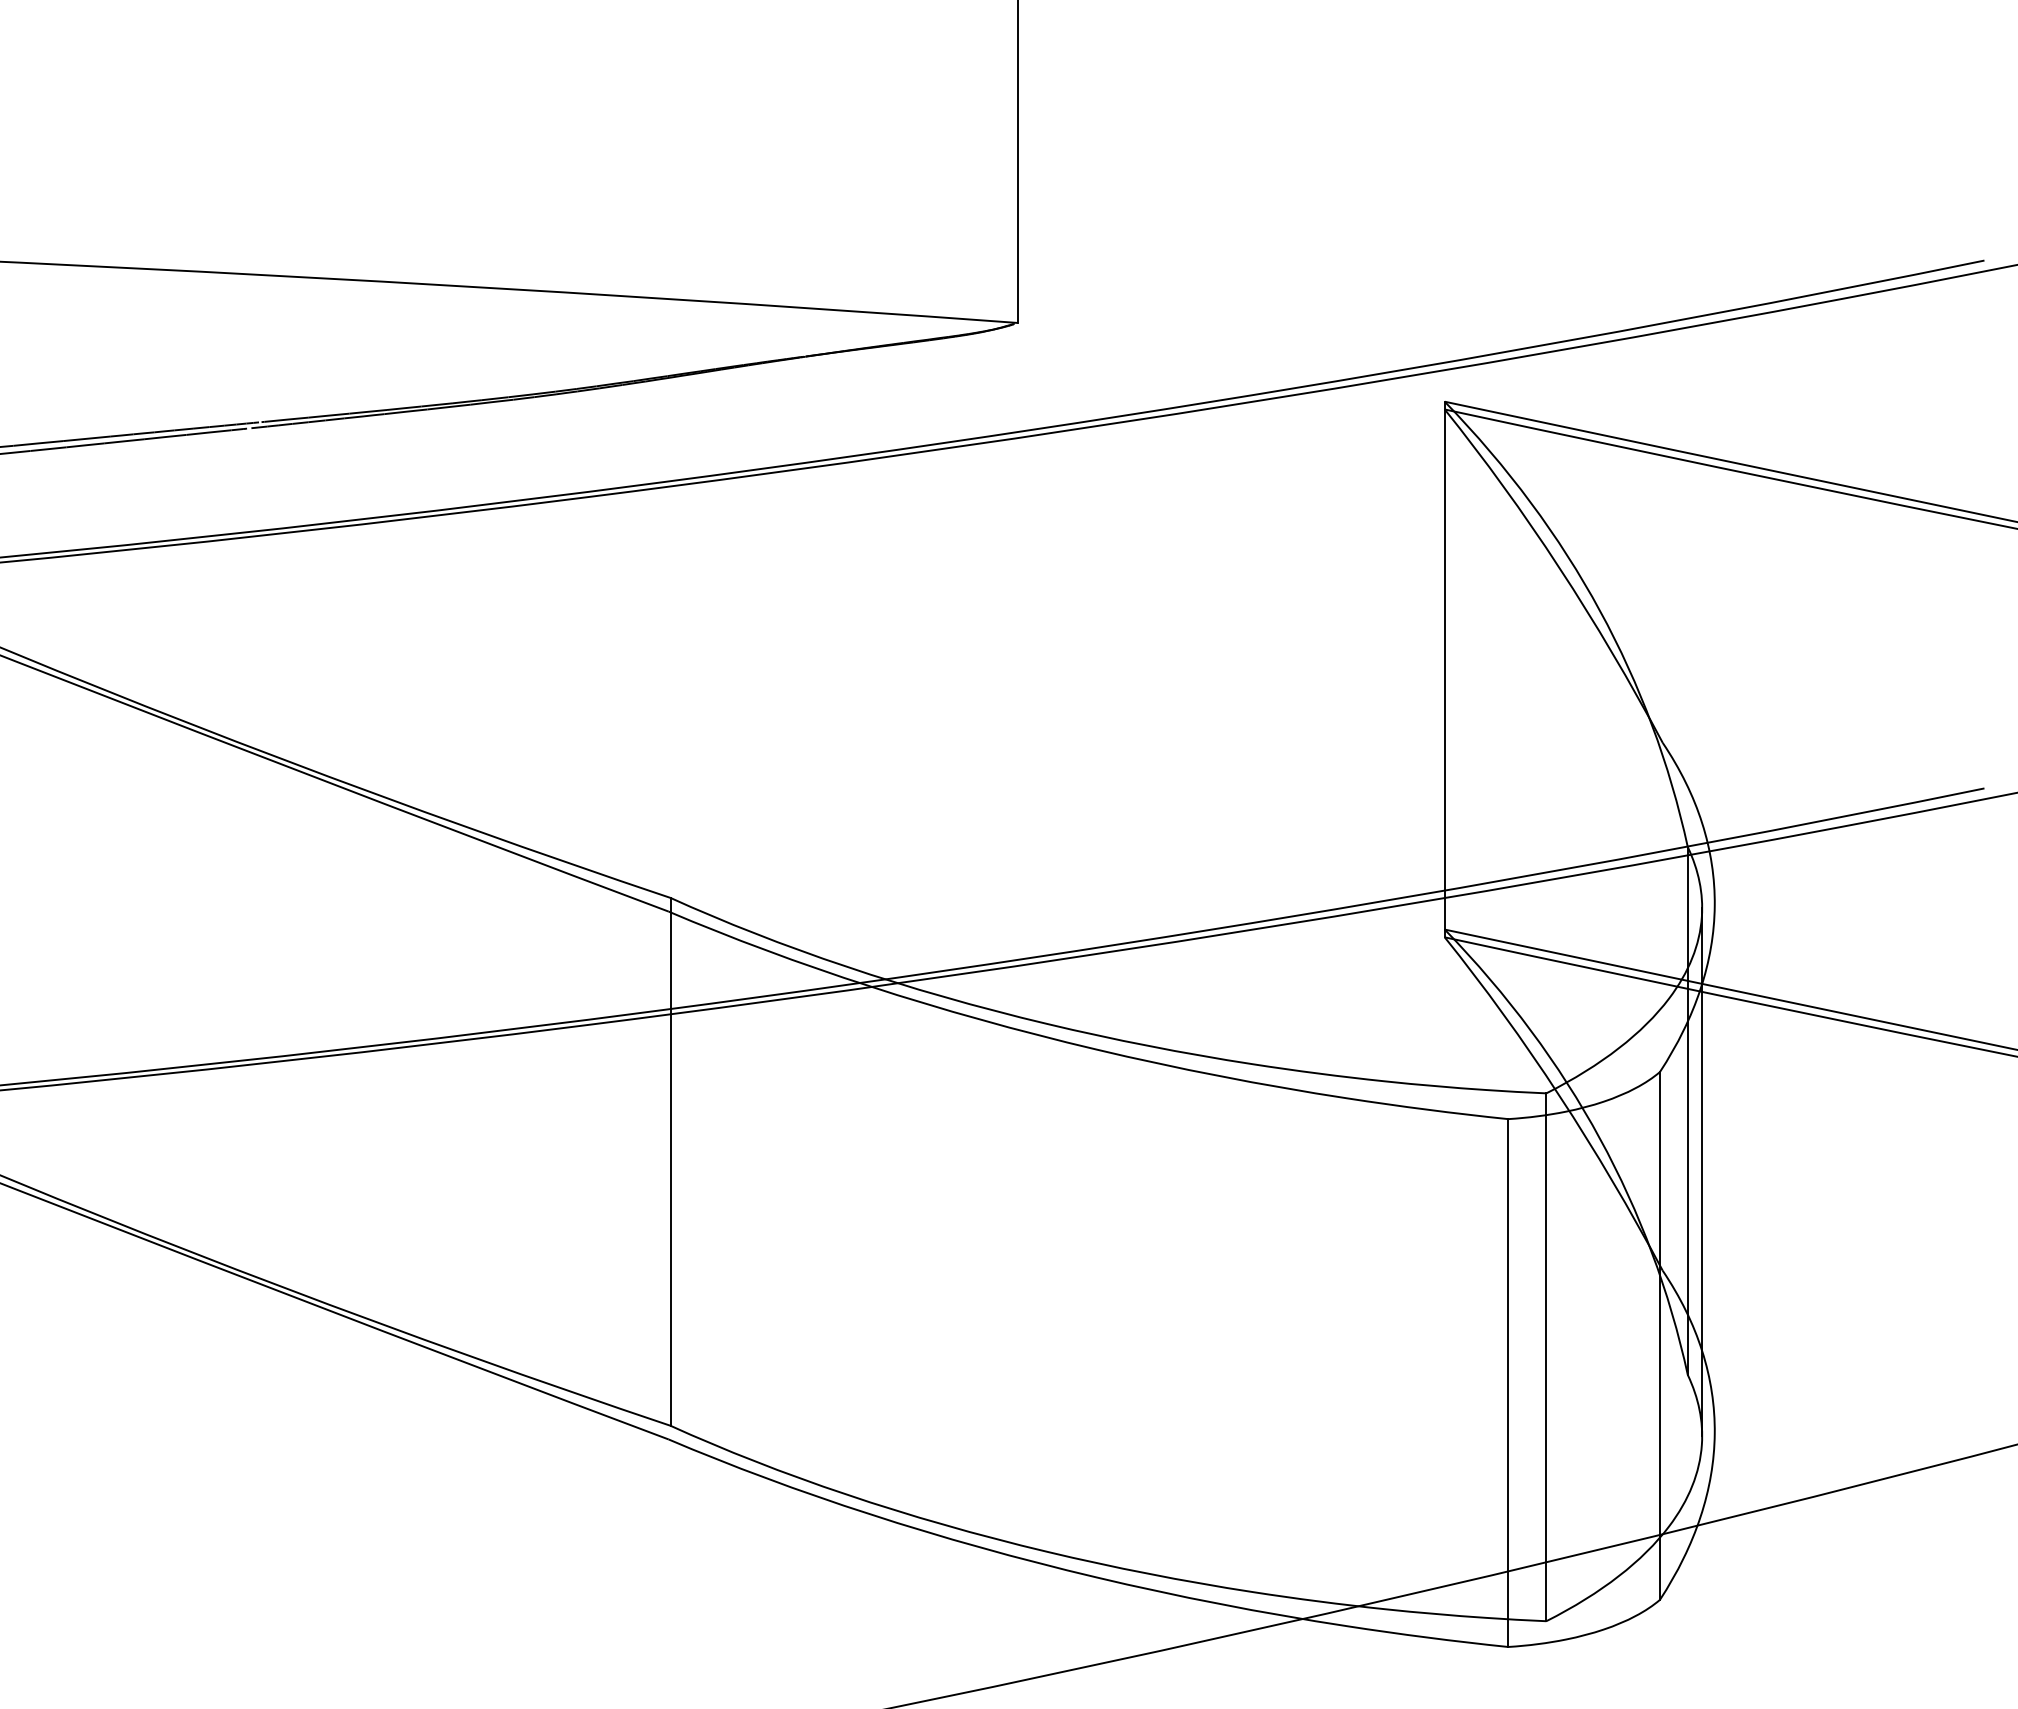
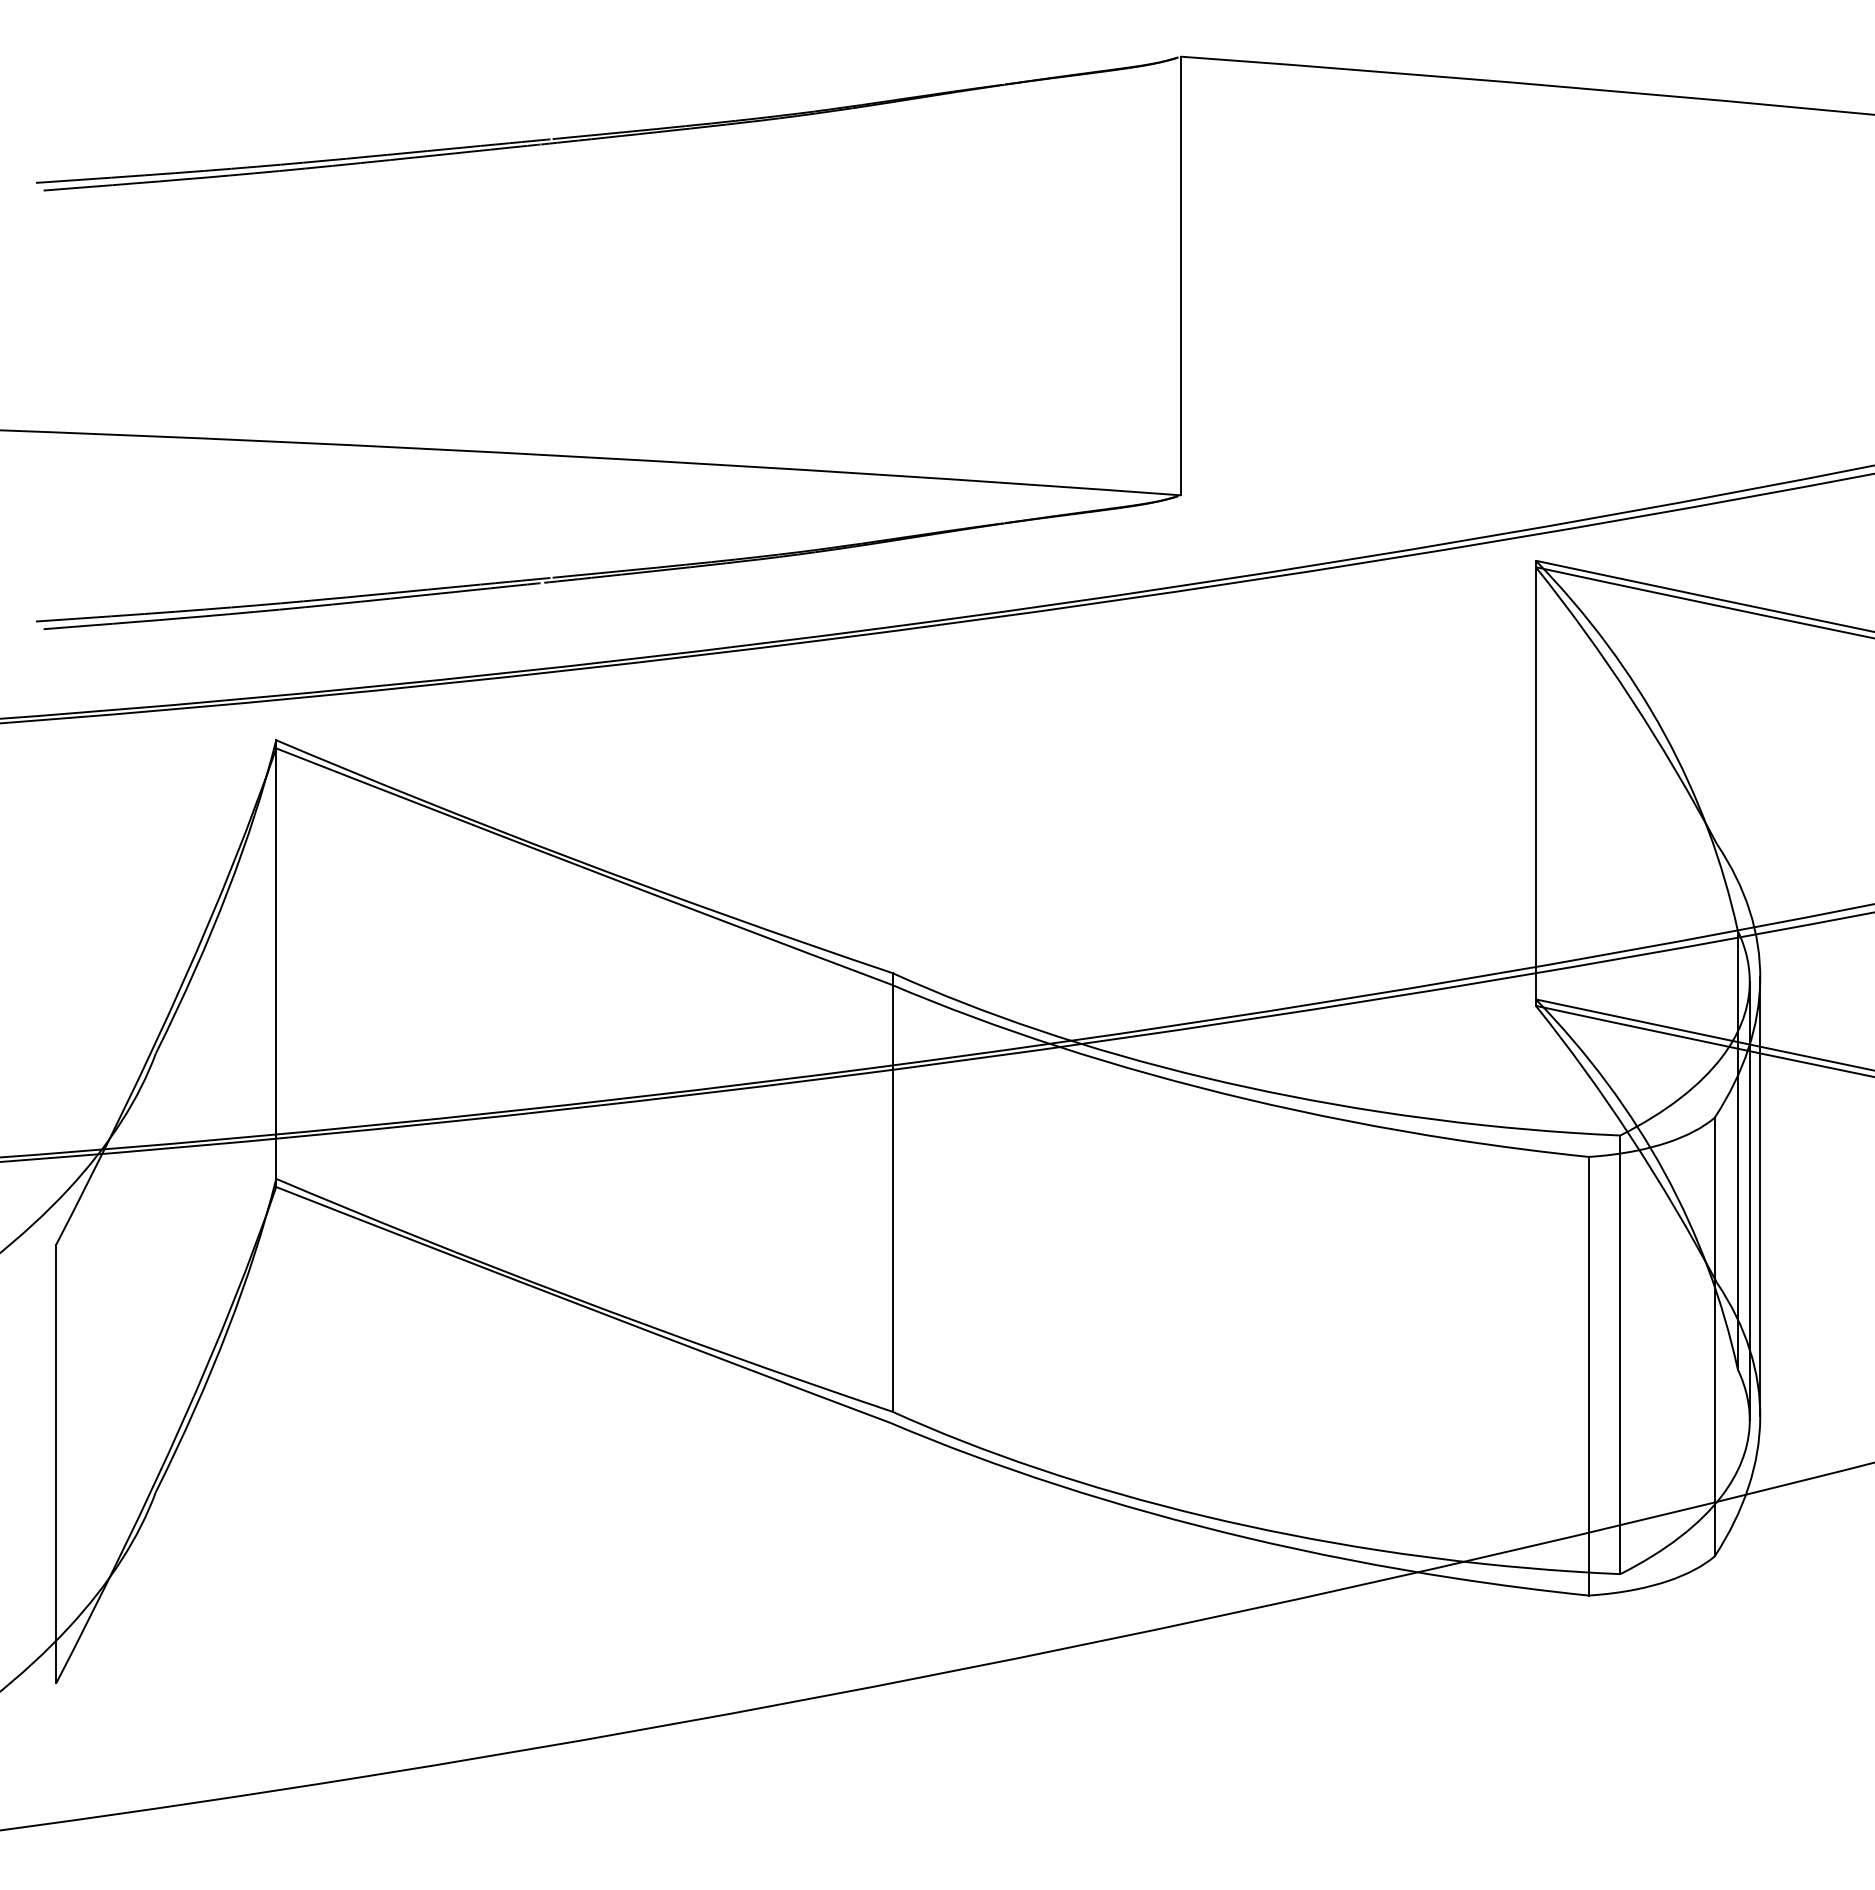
line: (1715, 1166) -> (1760, 1196), added

